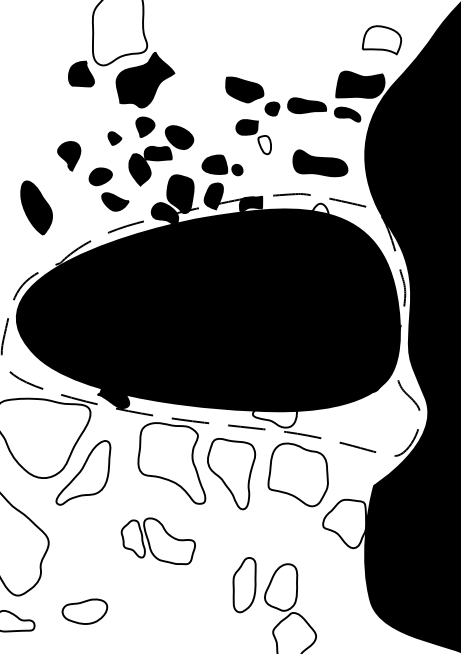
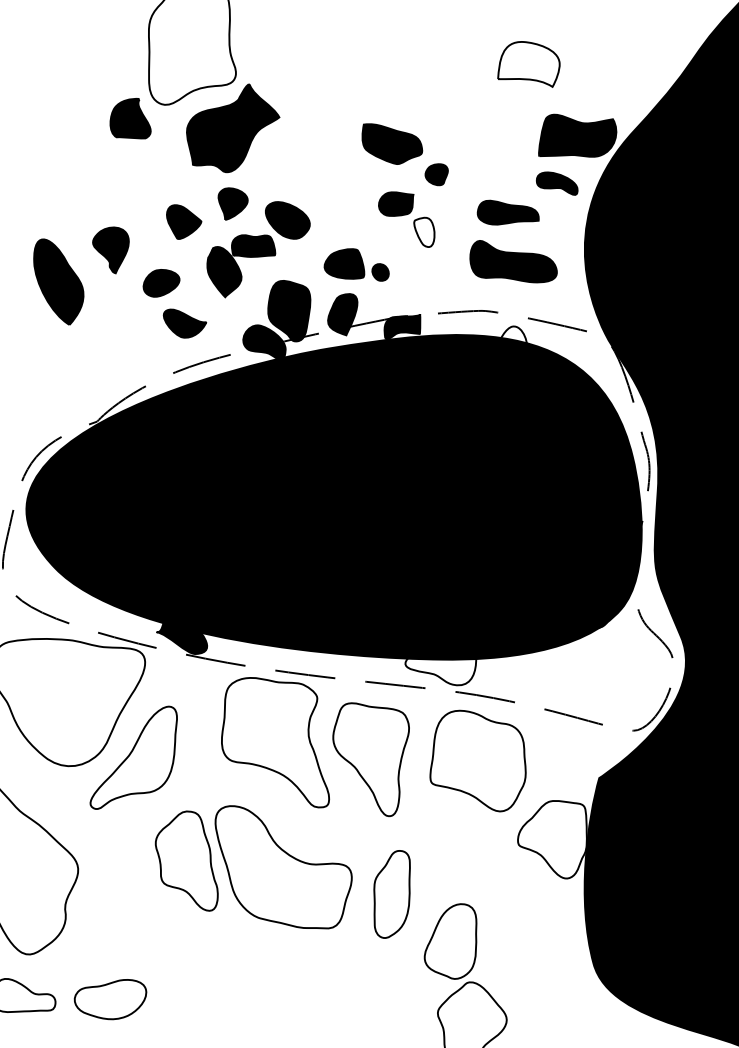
part: (381, 40) -> (528, 64), moved
part: (306, 105) -> (507, 212), moved
part: (114, 138) -> (183, 221), size x1.67
part: (36, 207) -> (58, 281), moved
part: (158, 541) -> (254, 867), size x1.67
part: (244, 585) -> (391, 895), moved
part: (84, 611) -> (109, 999), moved

